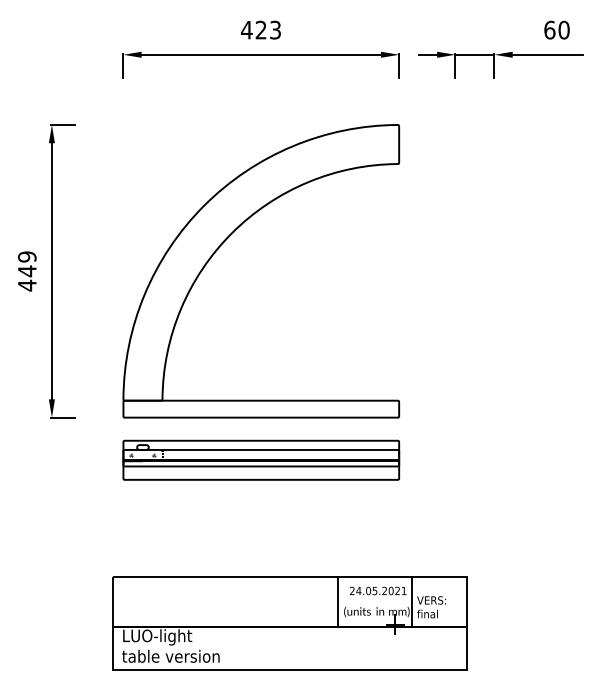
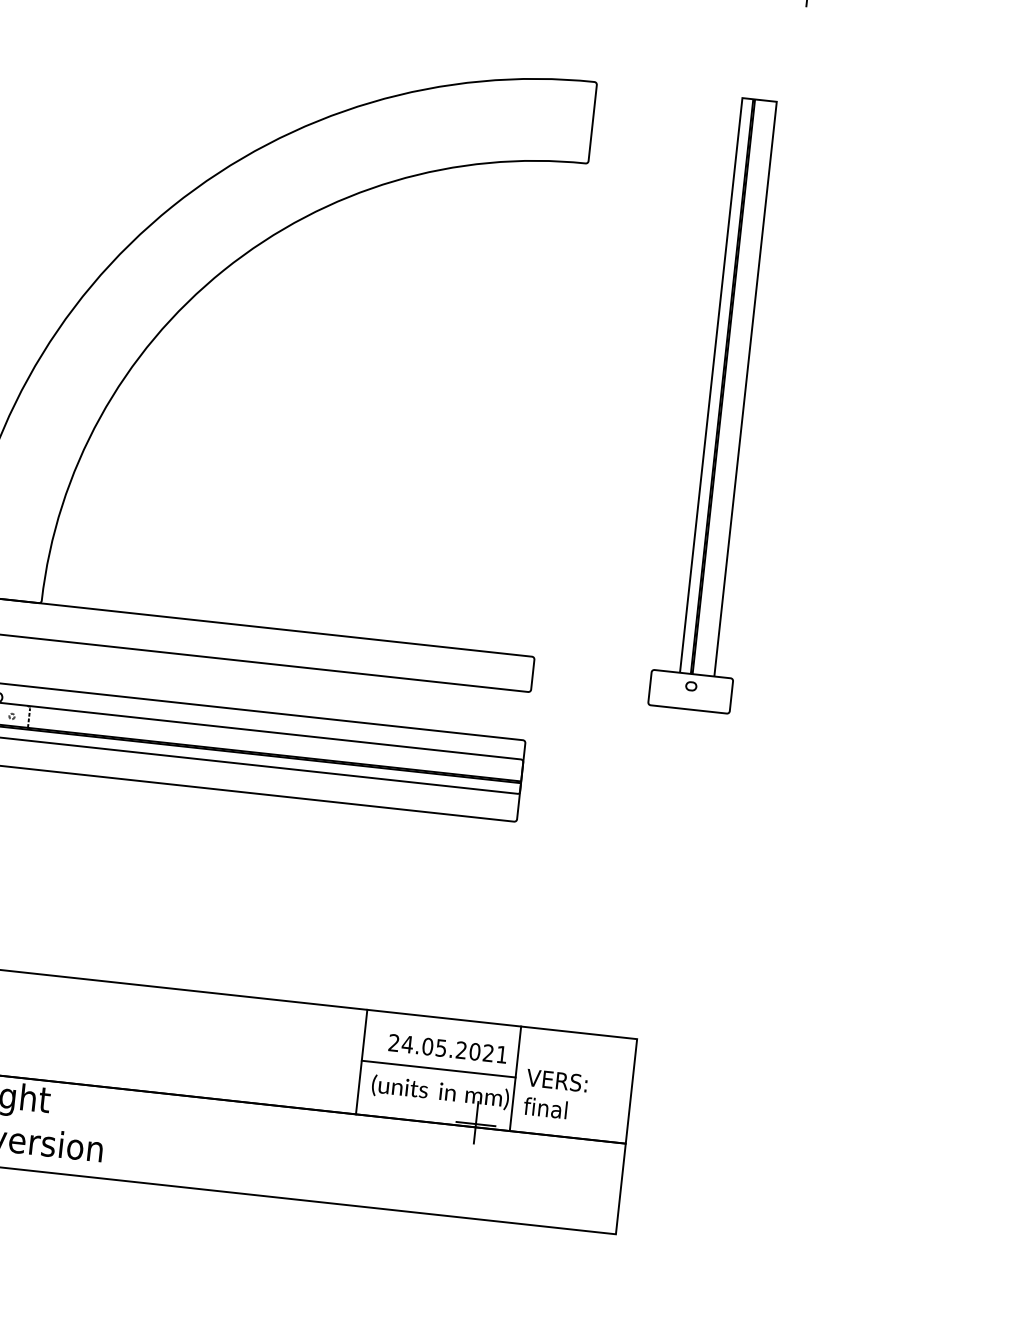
part: (474, 271) -> (720, 404), added
line: (374, 601) -> (437, 1069), added

